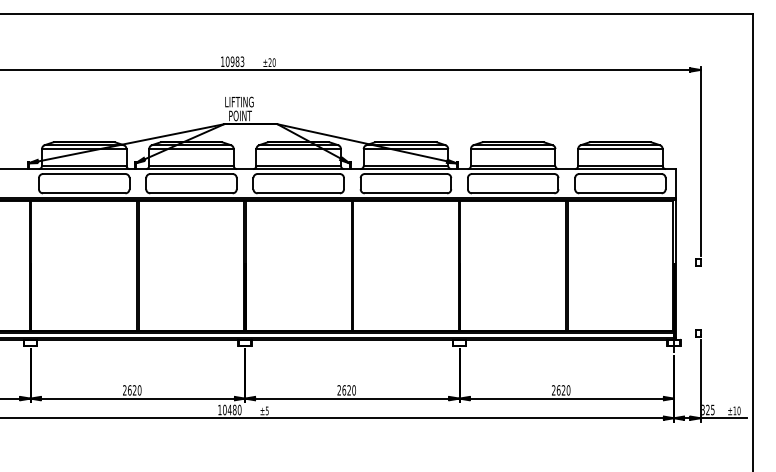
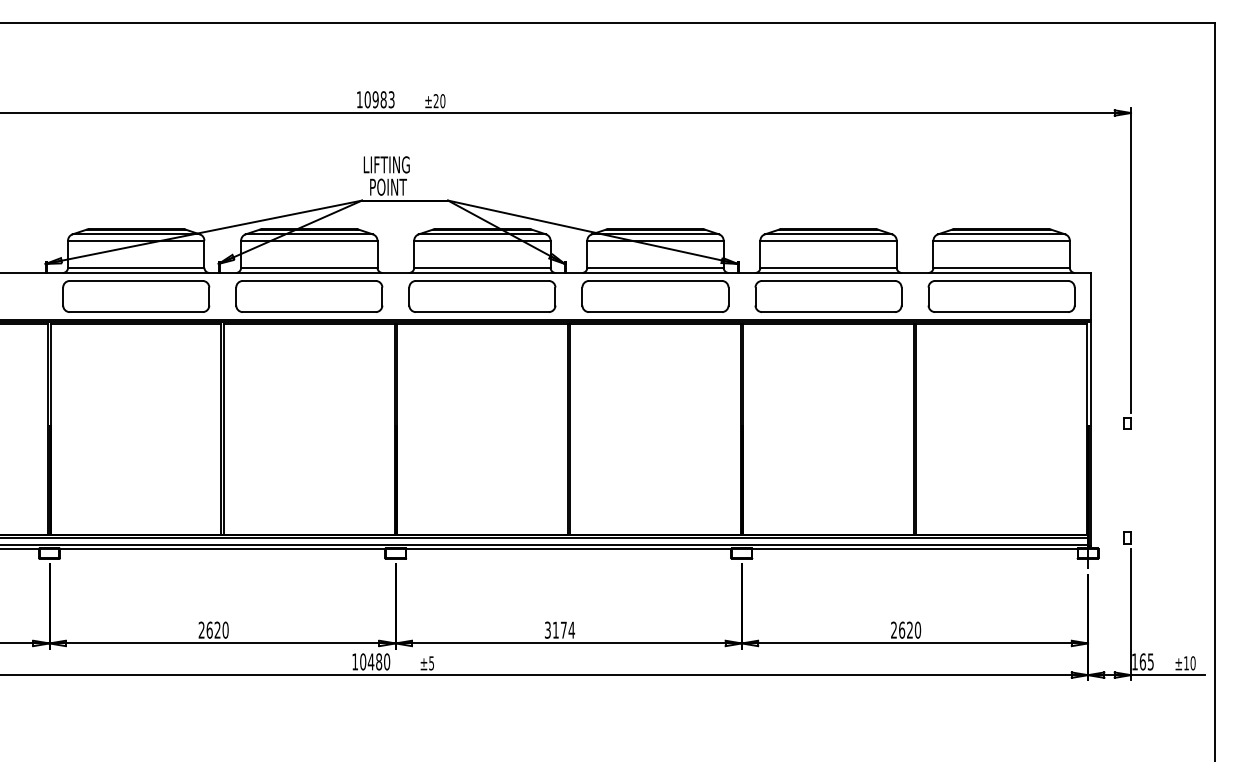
text: (346, 390) -> (559, 630), 2620 -> 3174
text: (705, 409) -> (1138, 661), 325 -> 165

